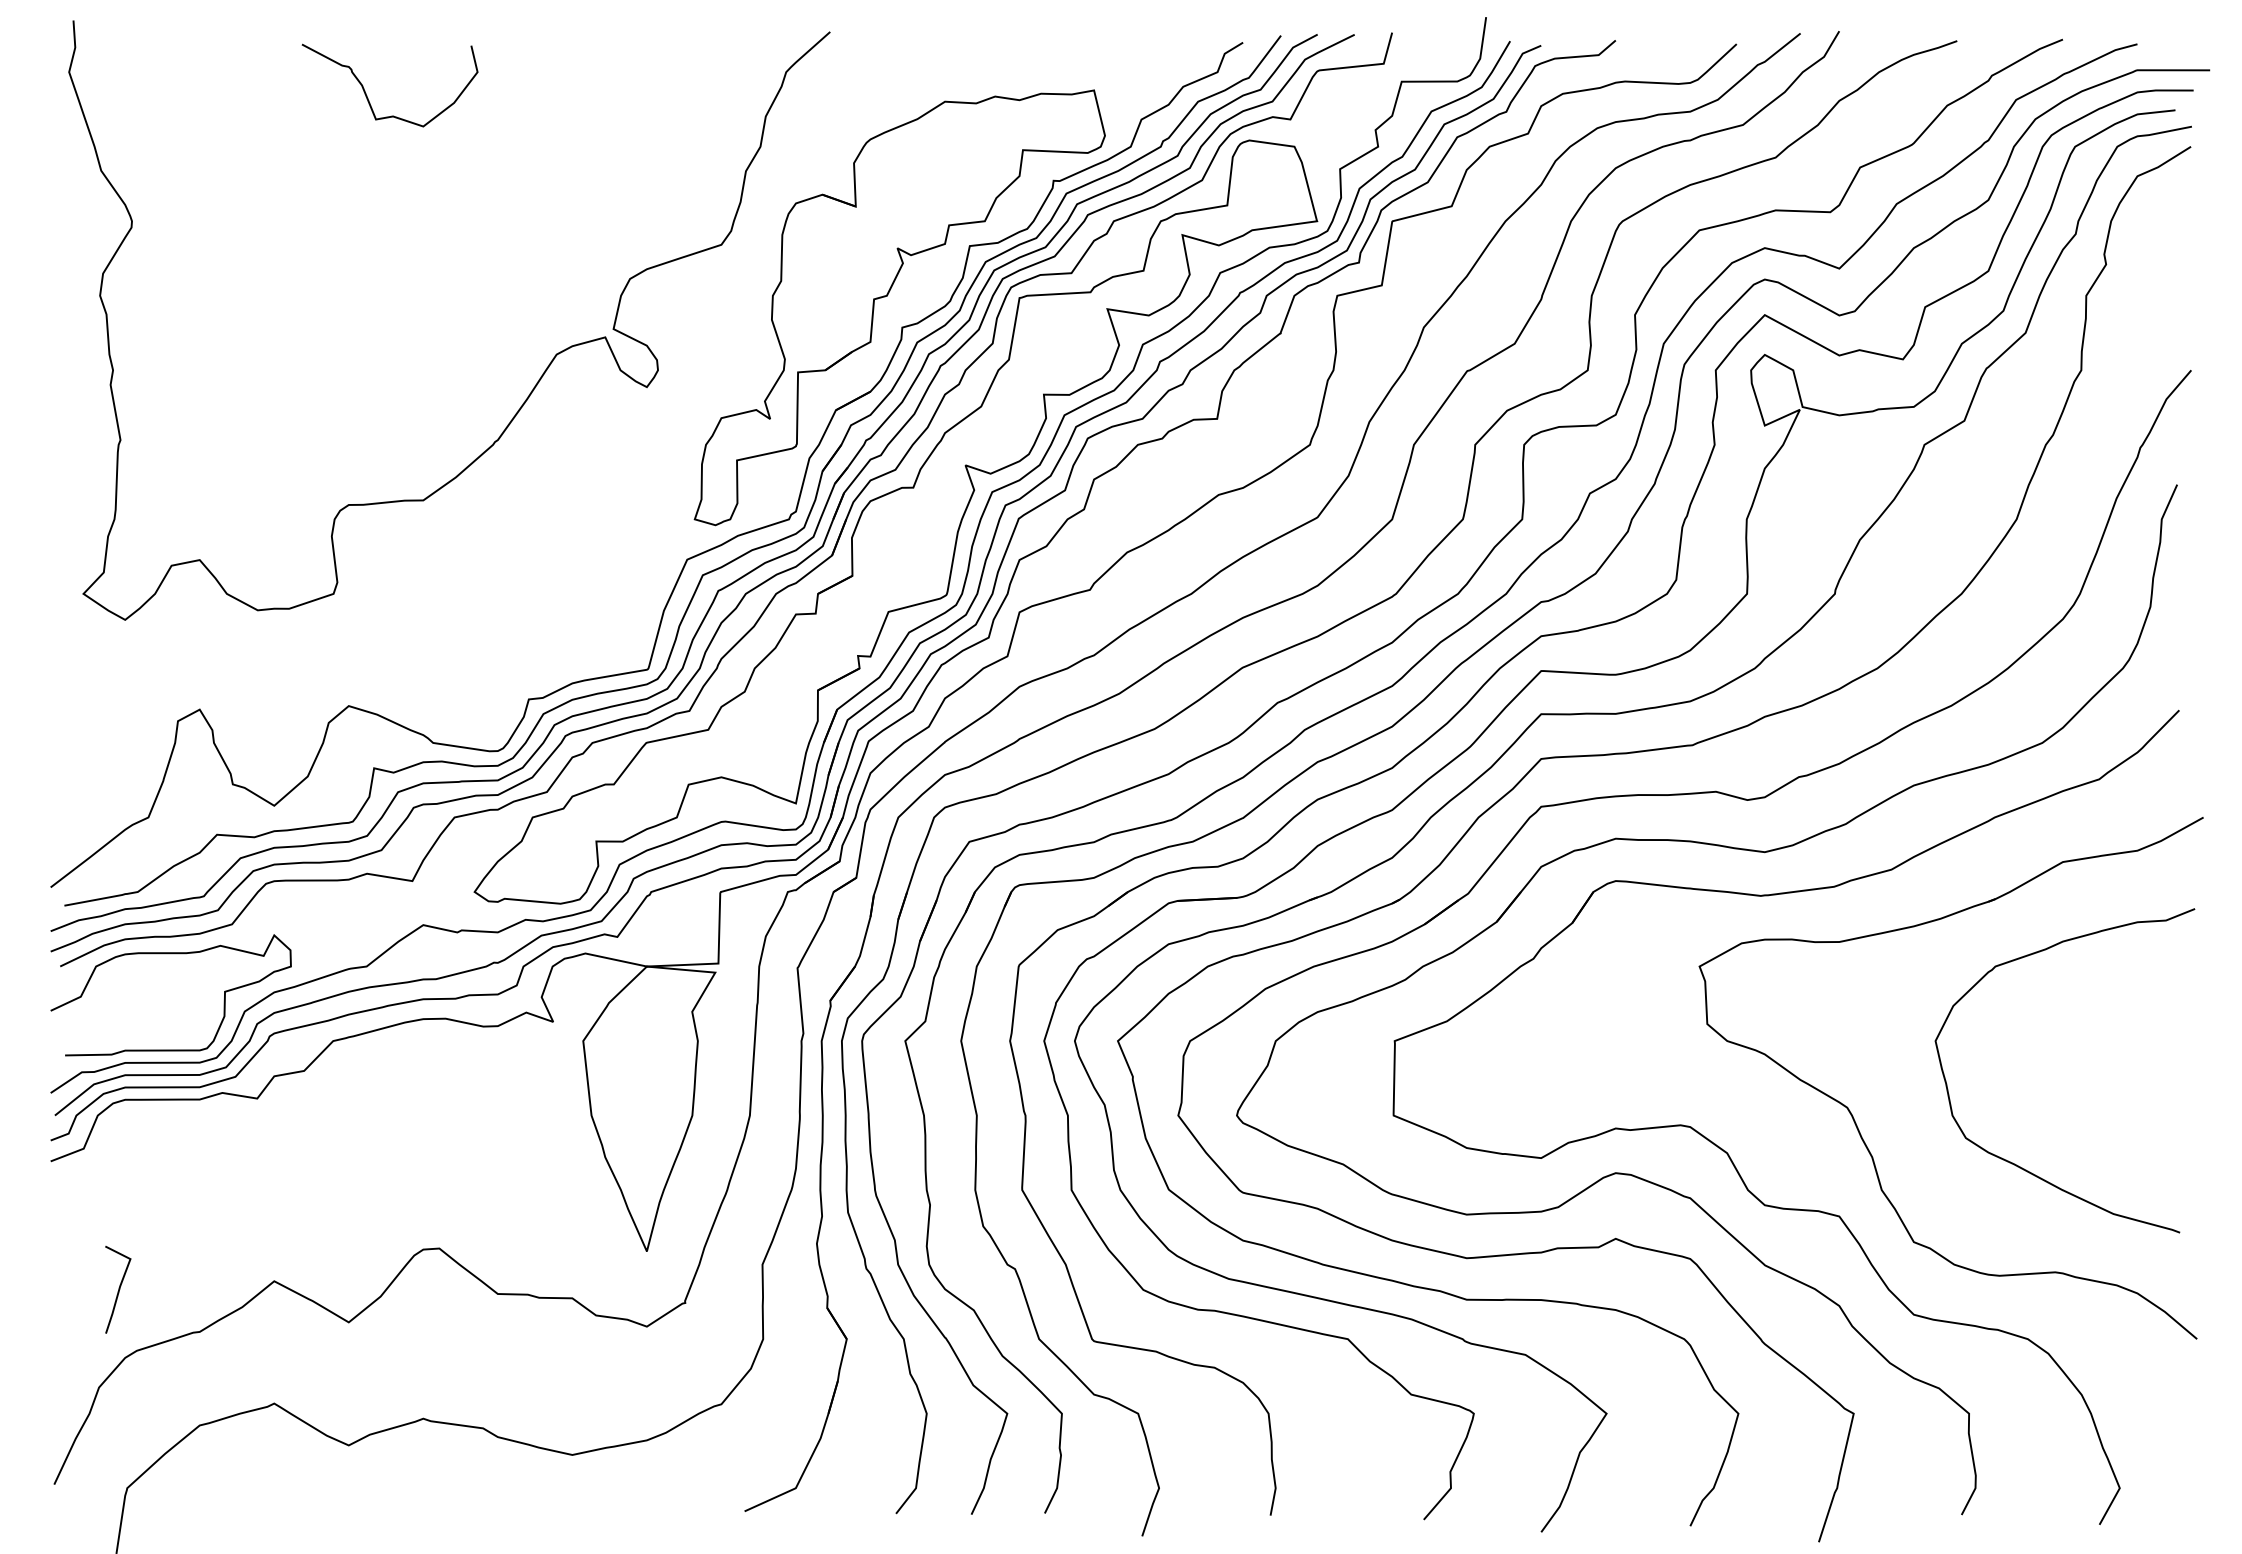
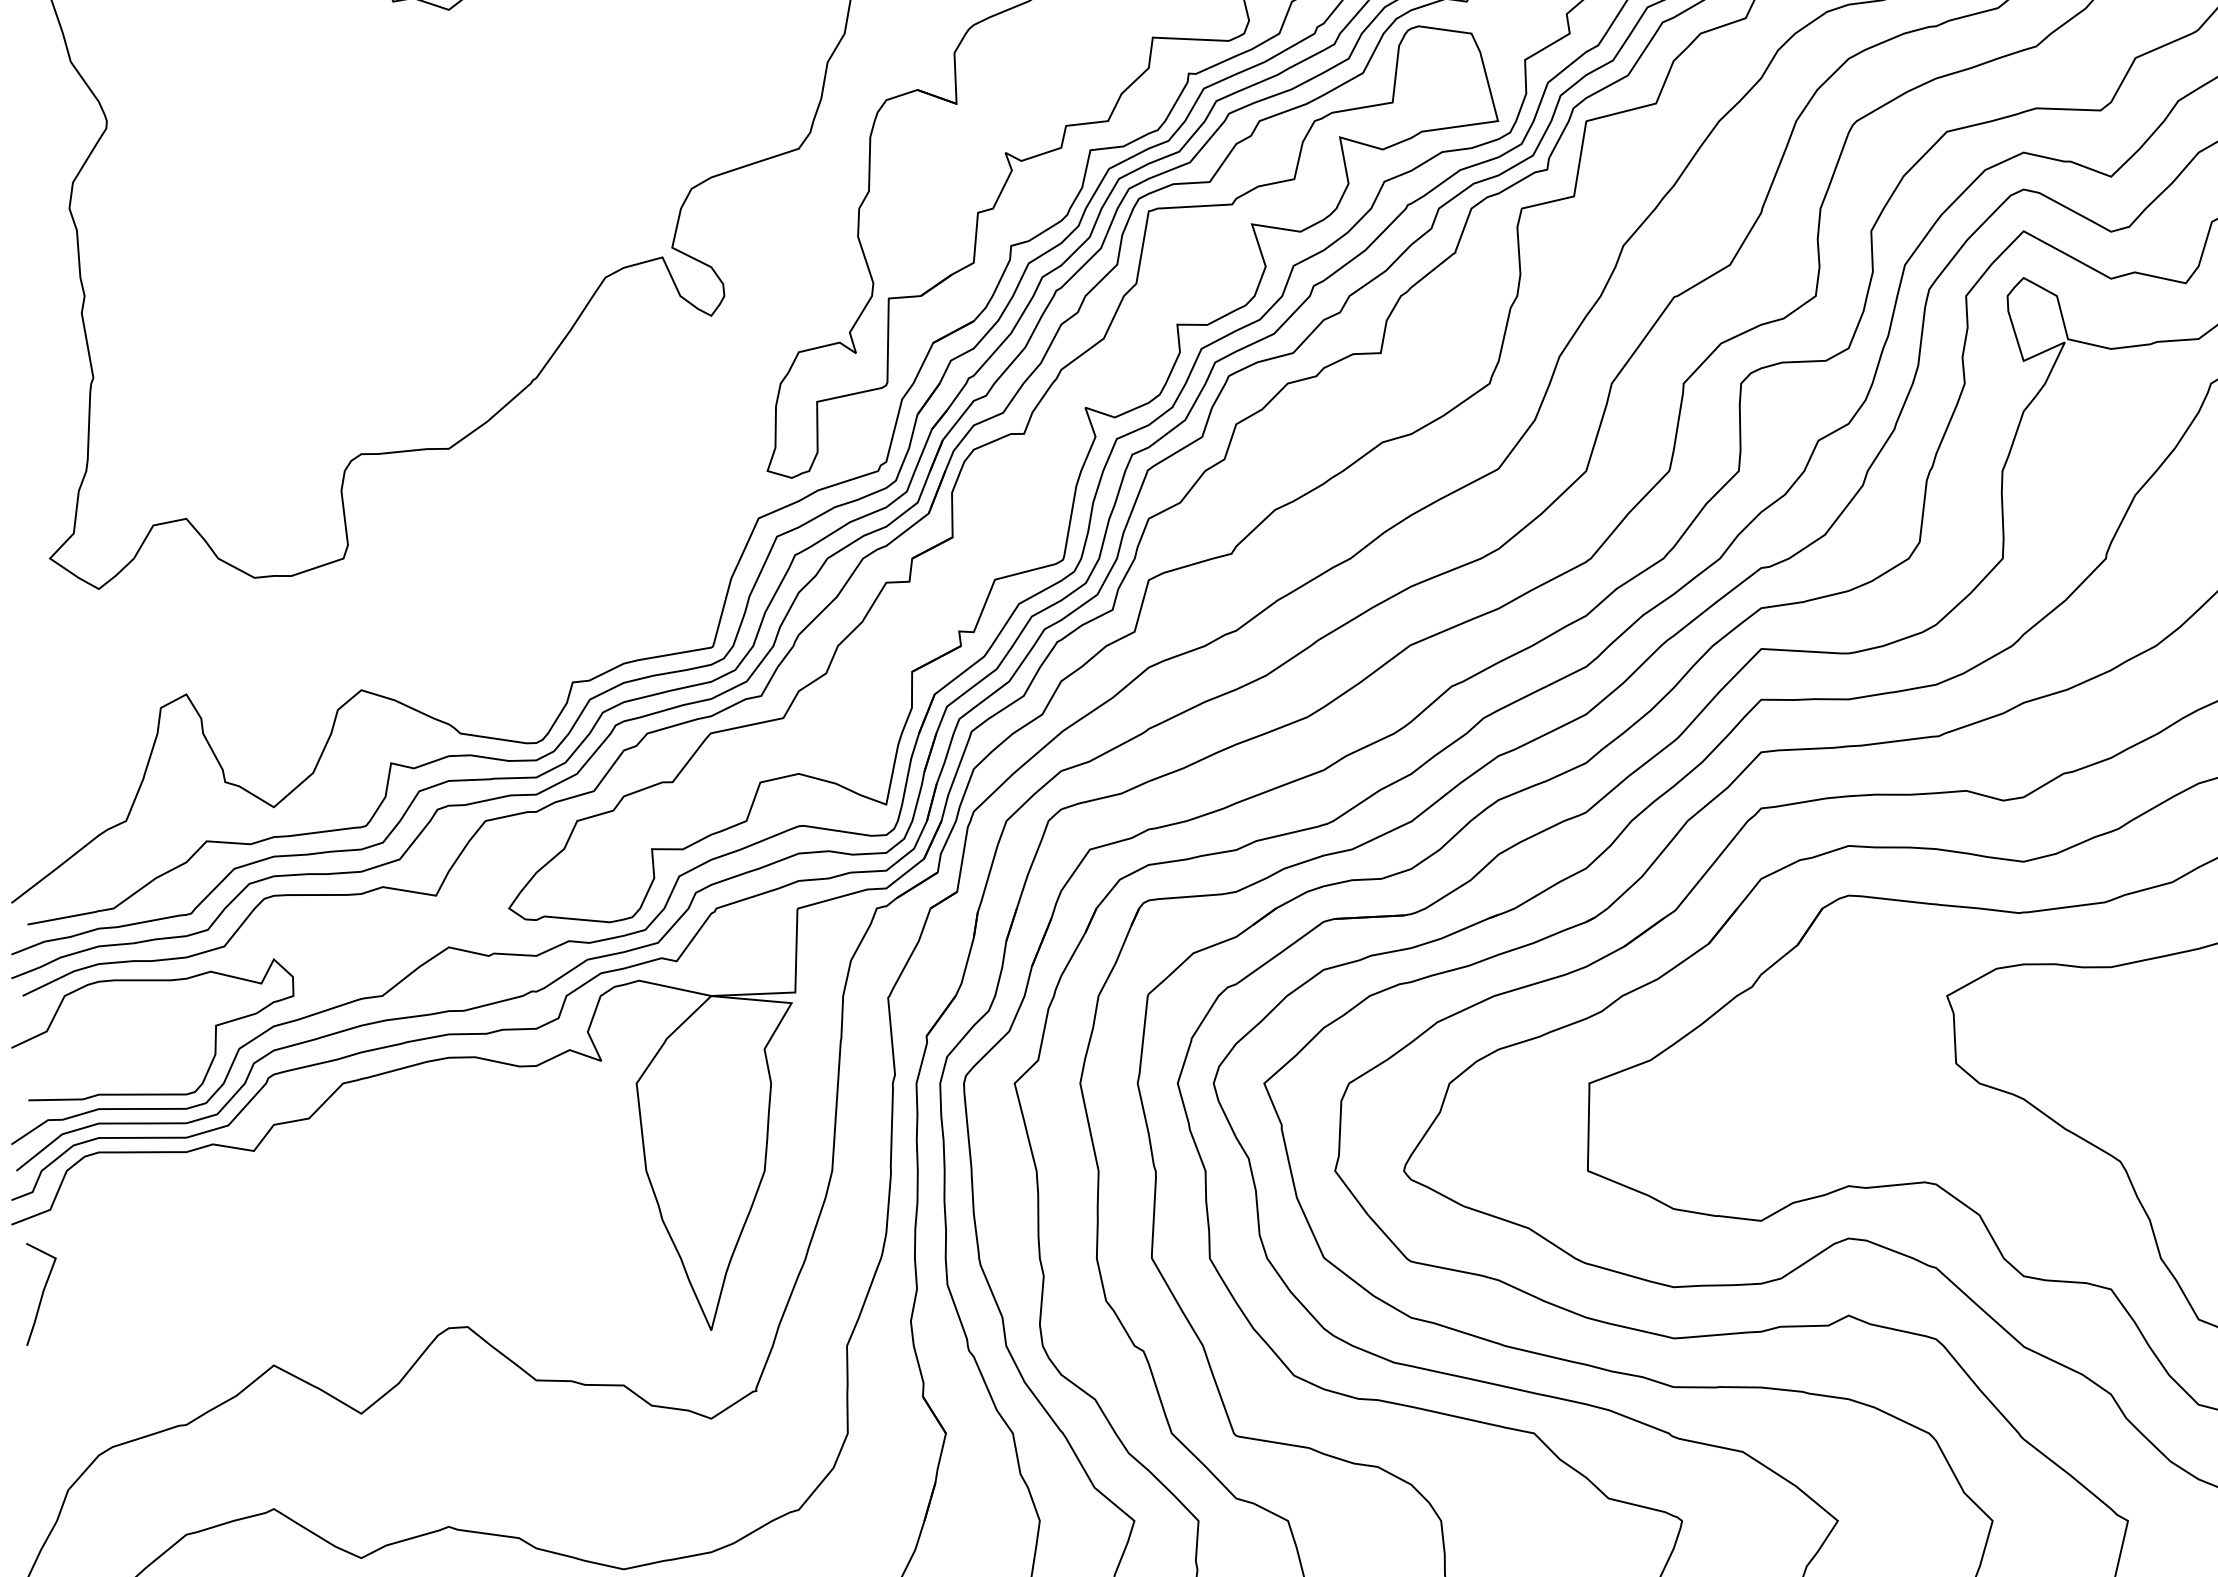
line: (118, 1289) -> (41, 1294), moved

